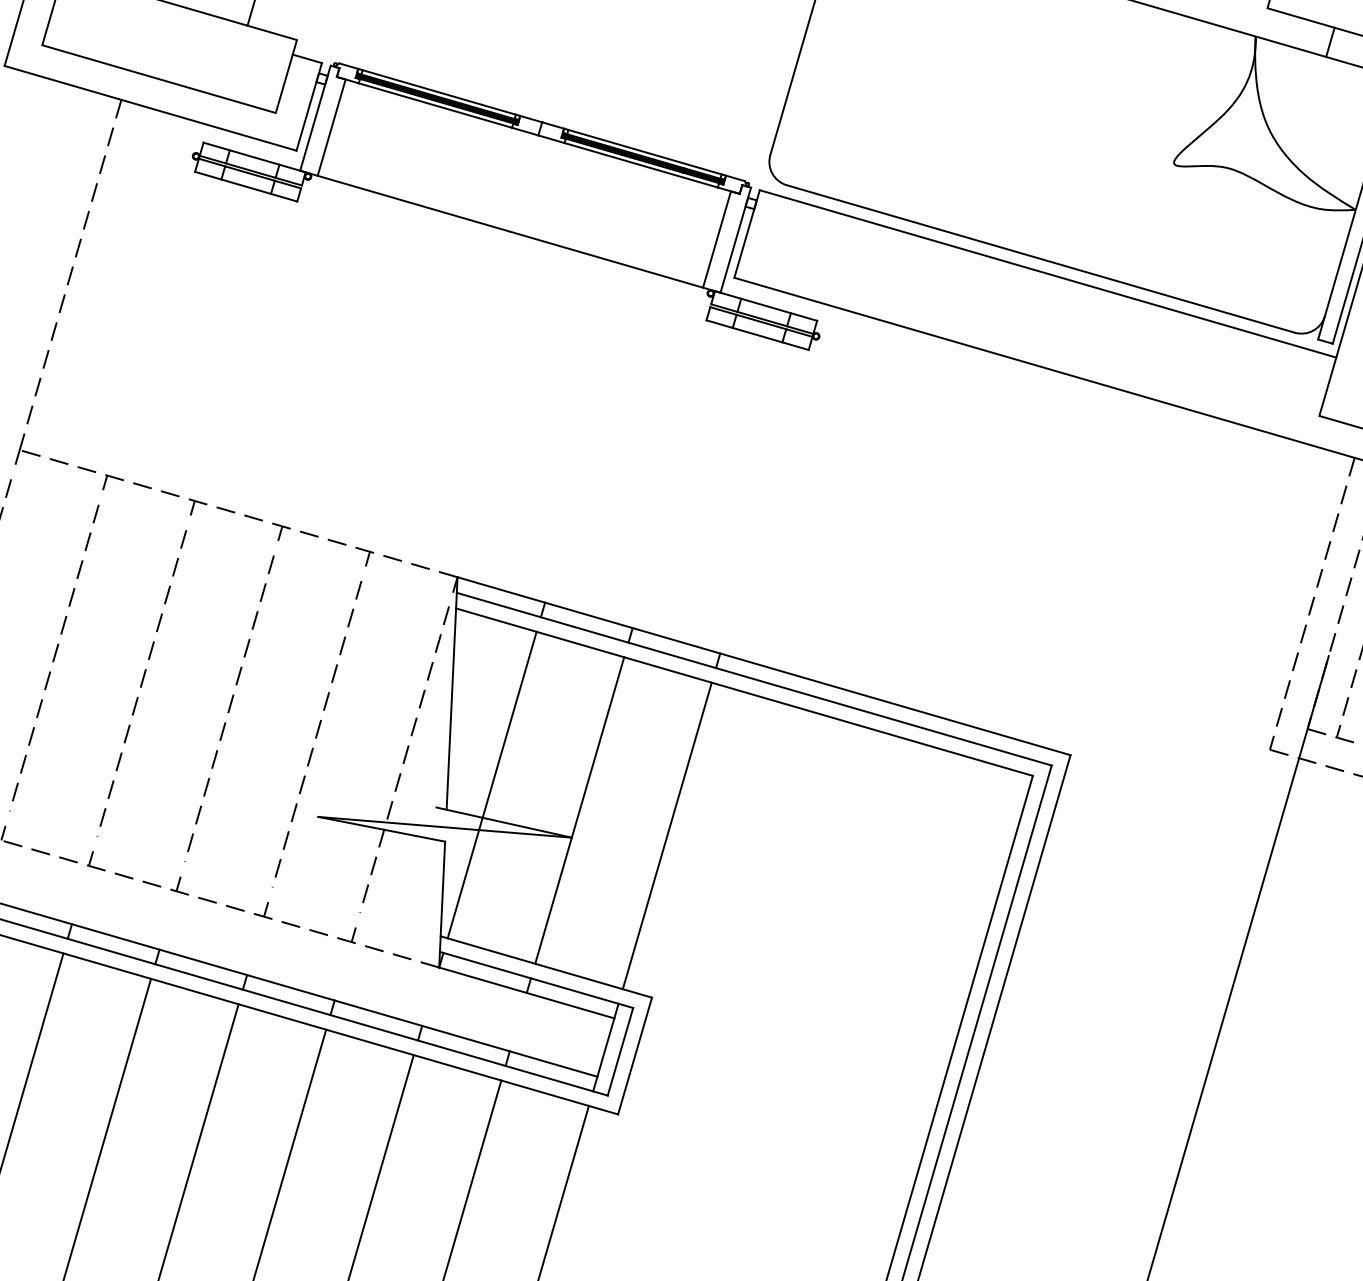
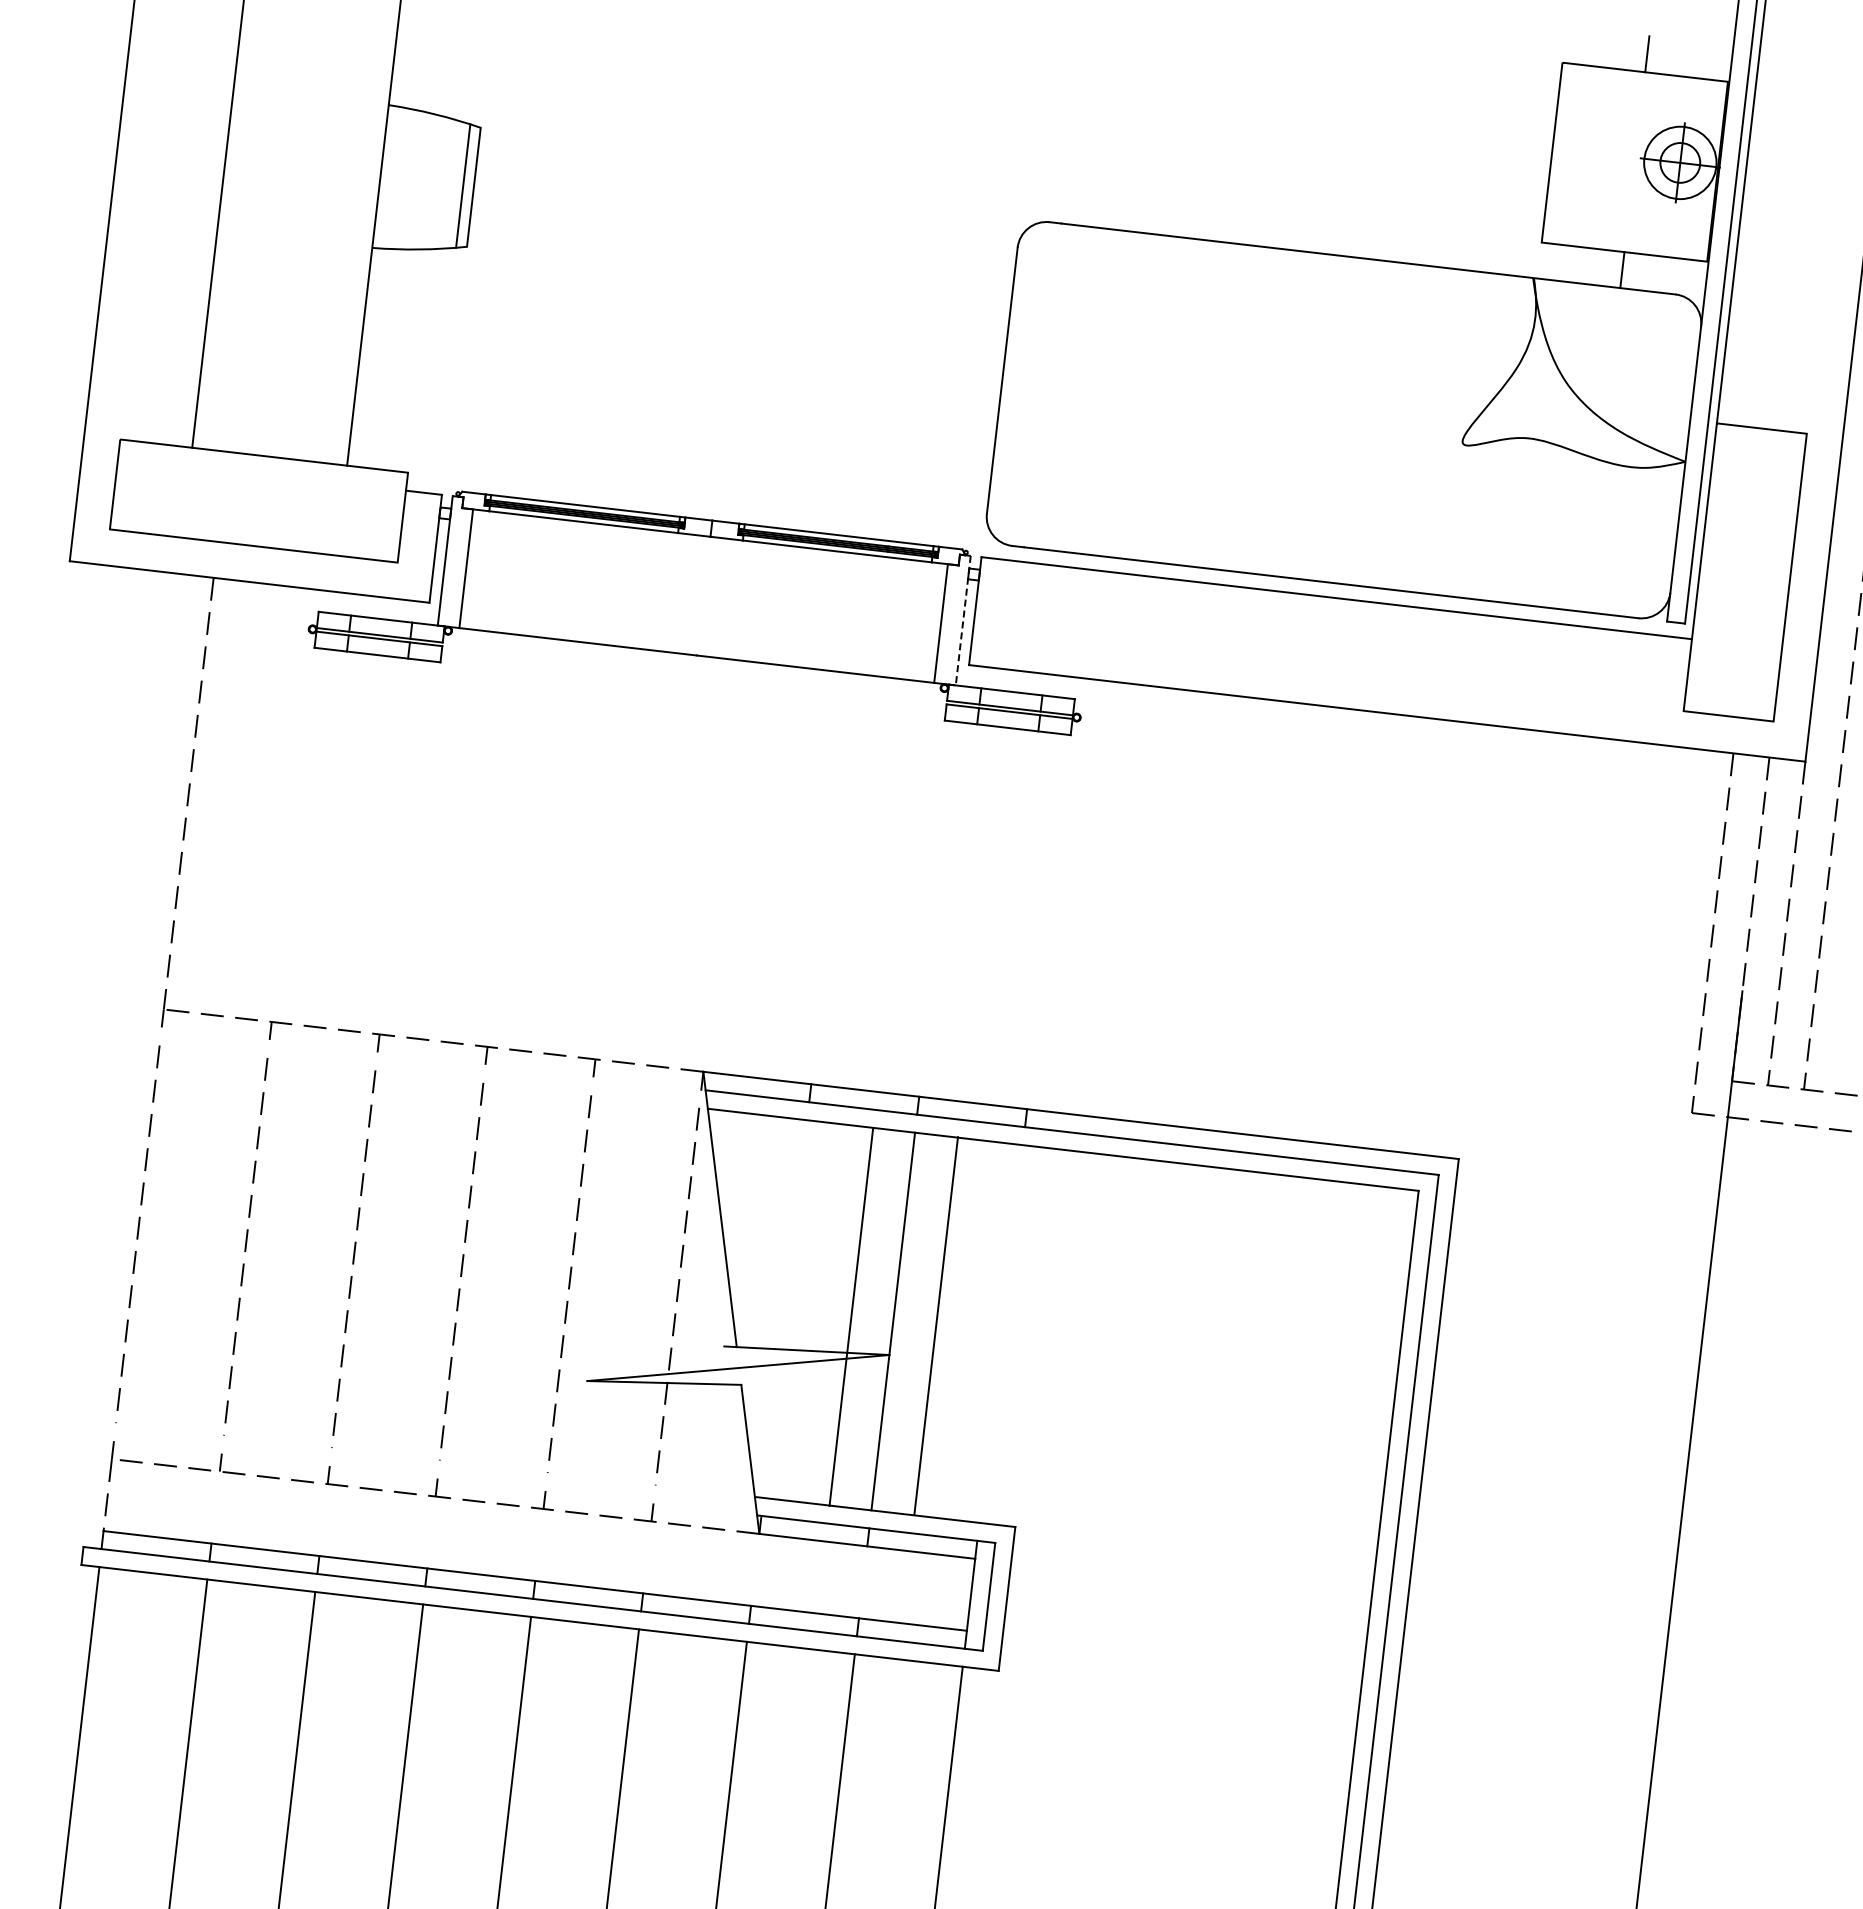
line: (735, 240) -> (963, 621), solid -> dashed
line: (492, 784) -> (851, 1316), moved
line: (666, 835) -> (935, 1325), moved

